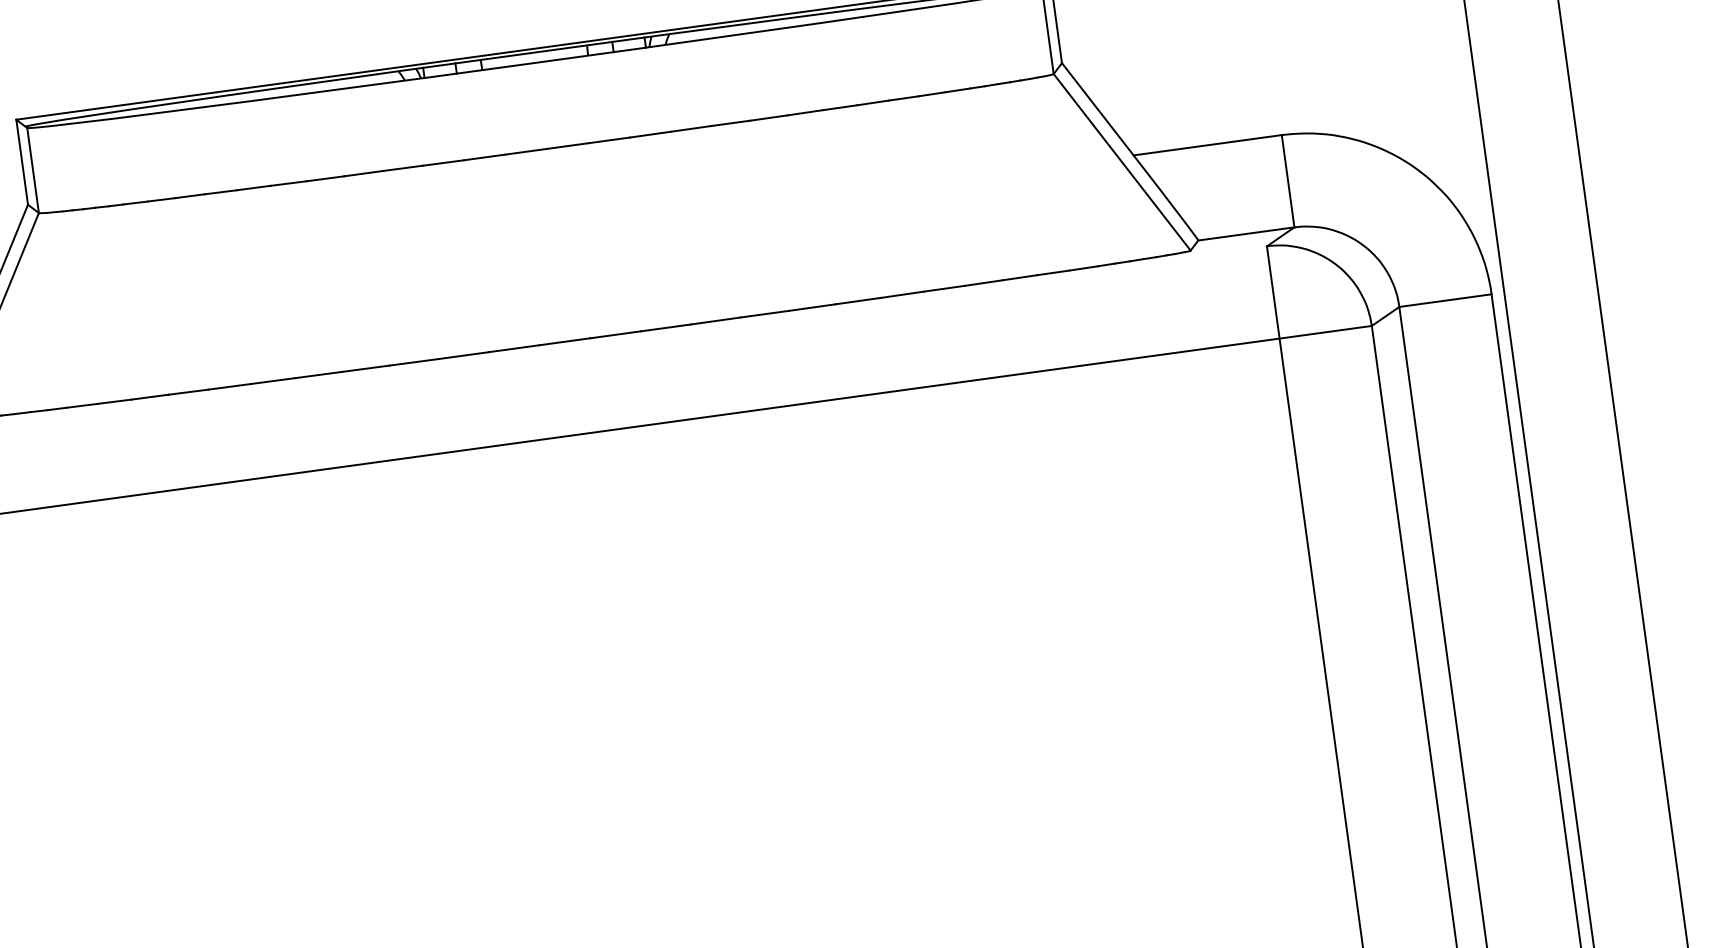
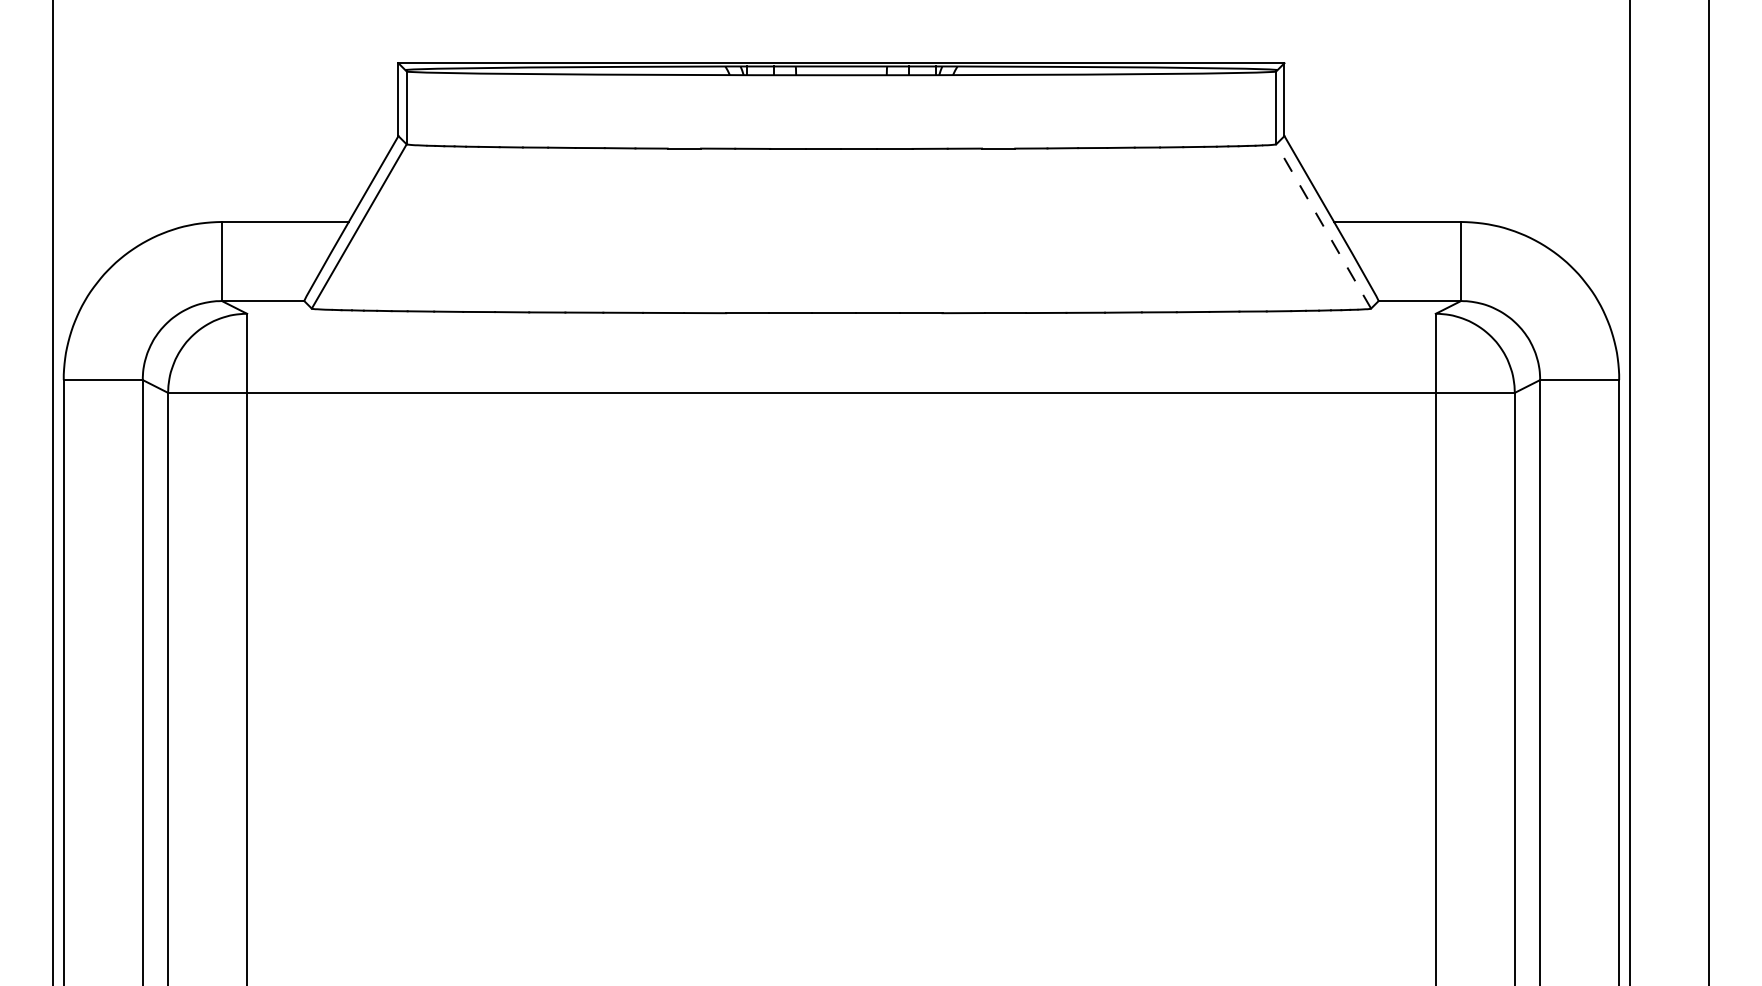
line: (1121, 162) -> (1323, 226), solid -> dashed

